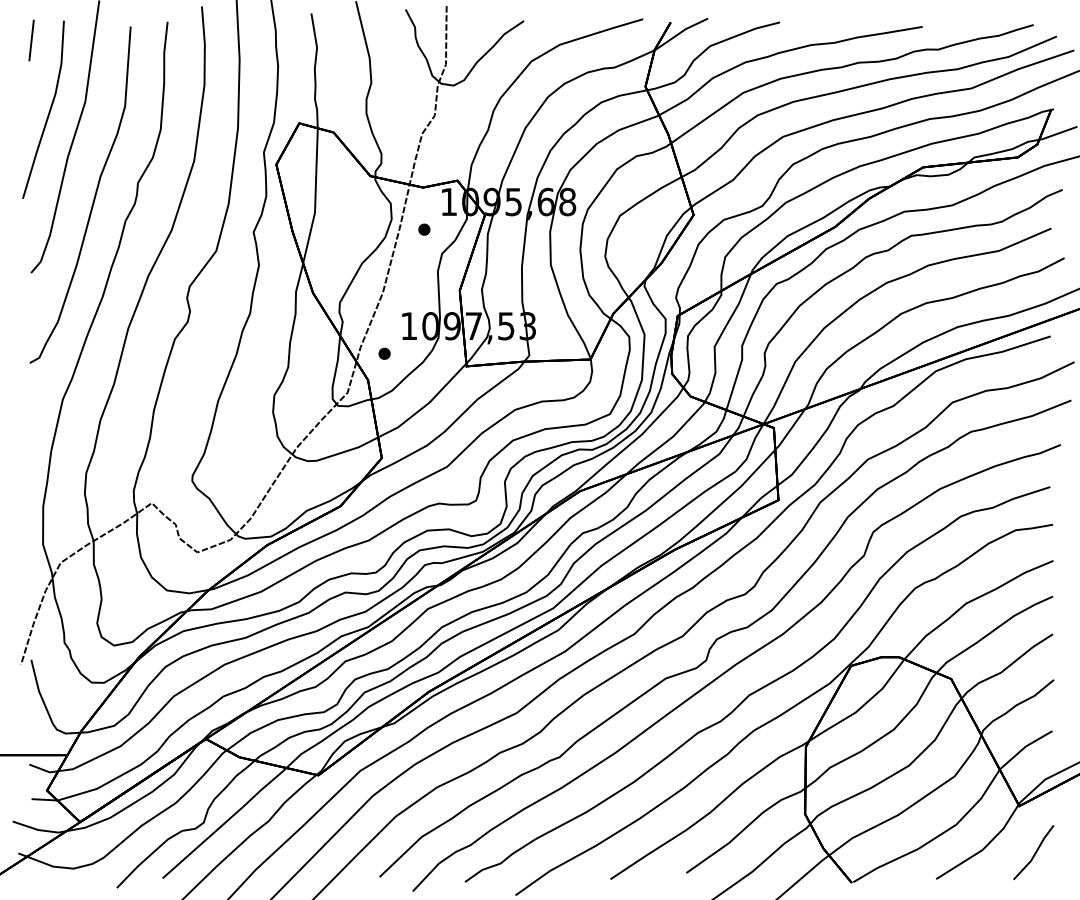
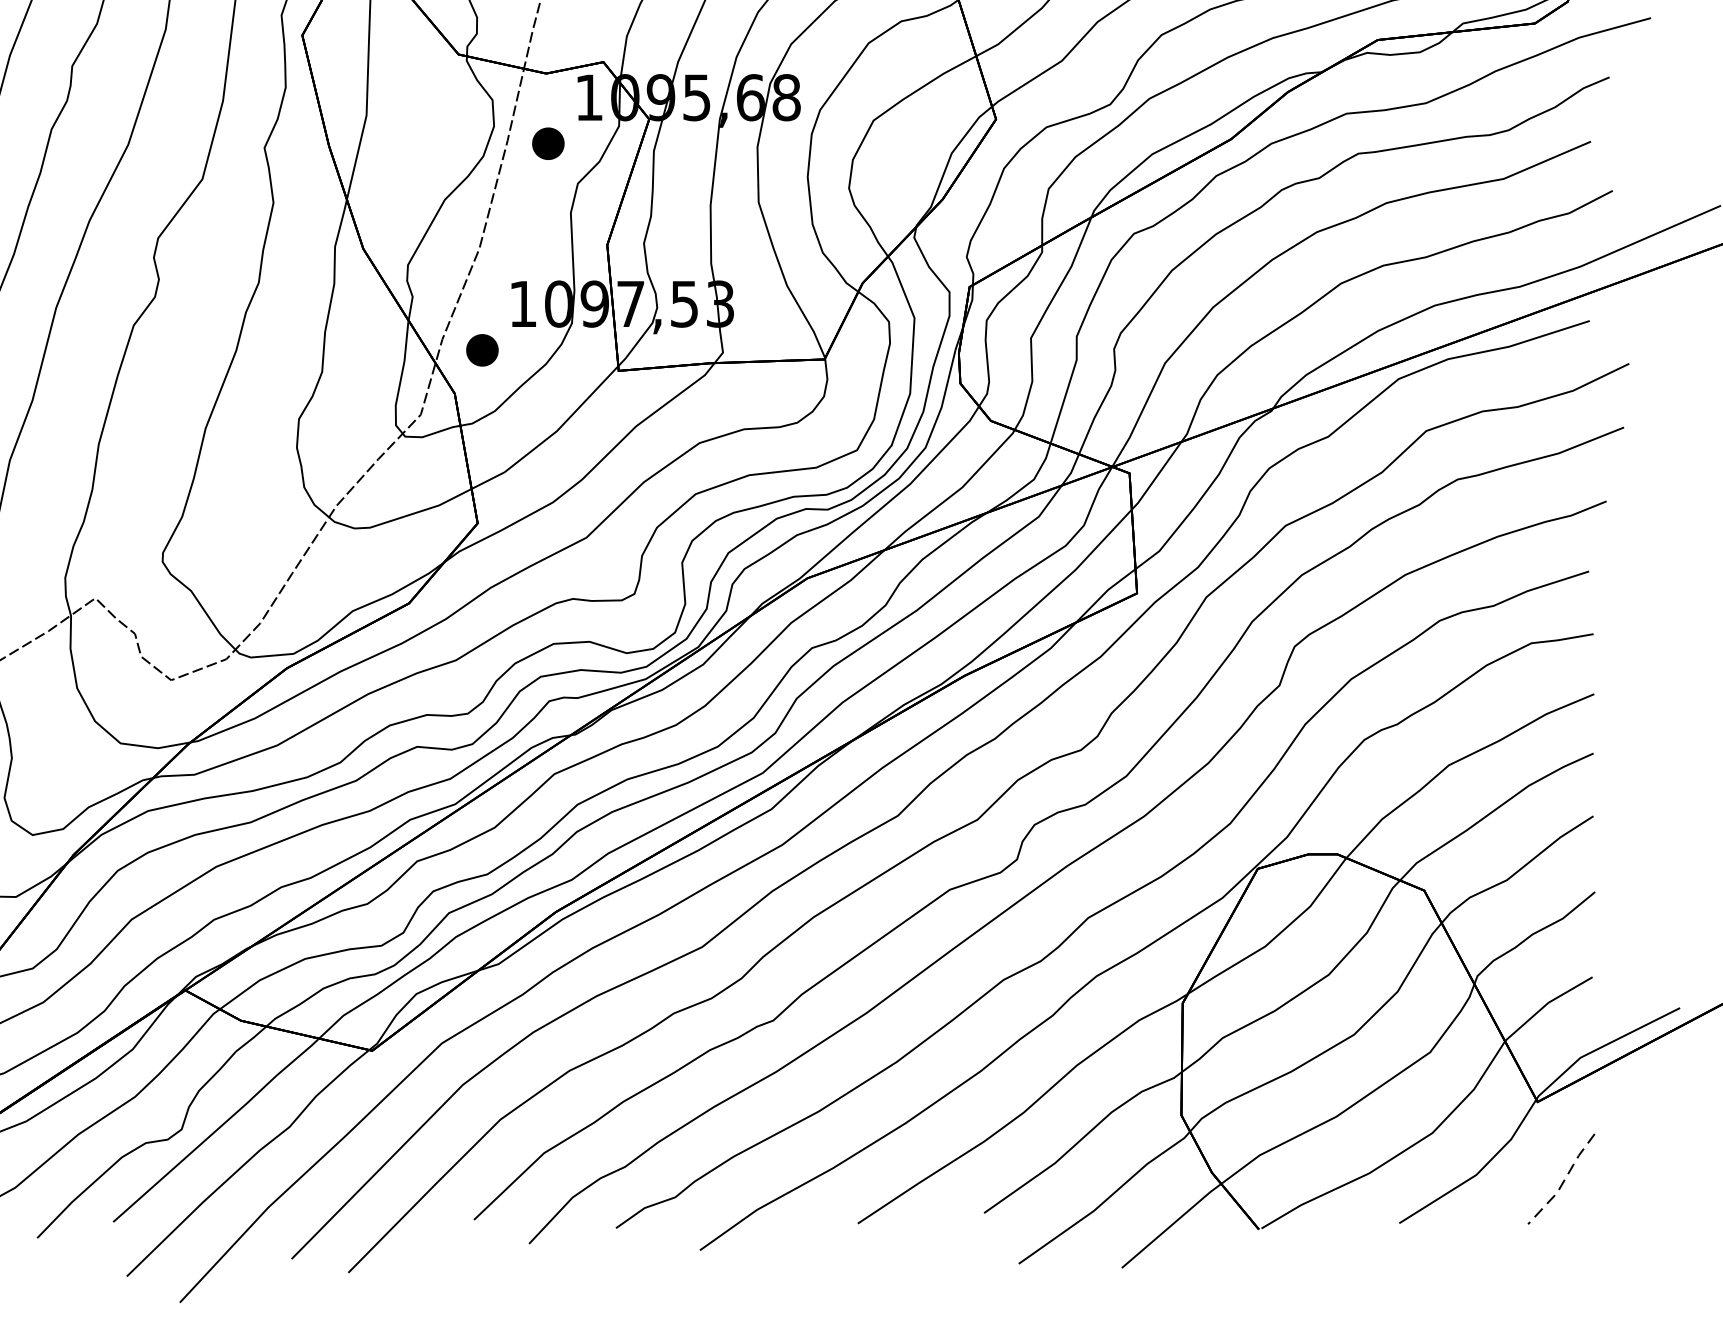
part: (424, 229) -> (548, 143), size x1.6
part: (384, 353) -> (482, 349), size x1.6
line: (1035, 853) -> (1564, 1180), solid -> dashed

